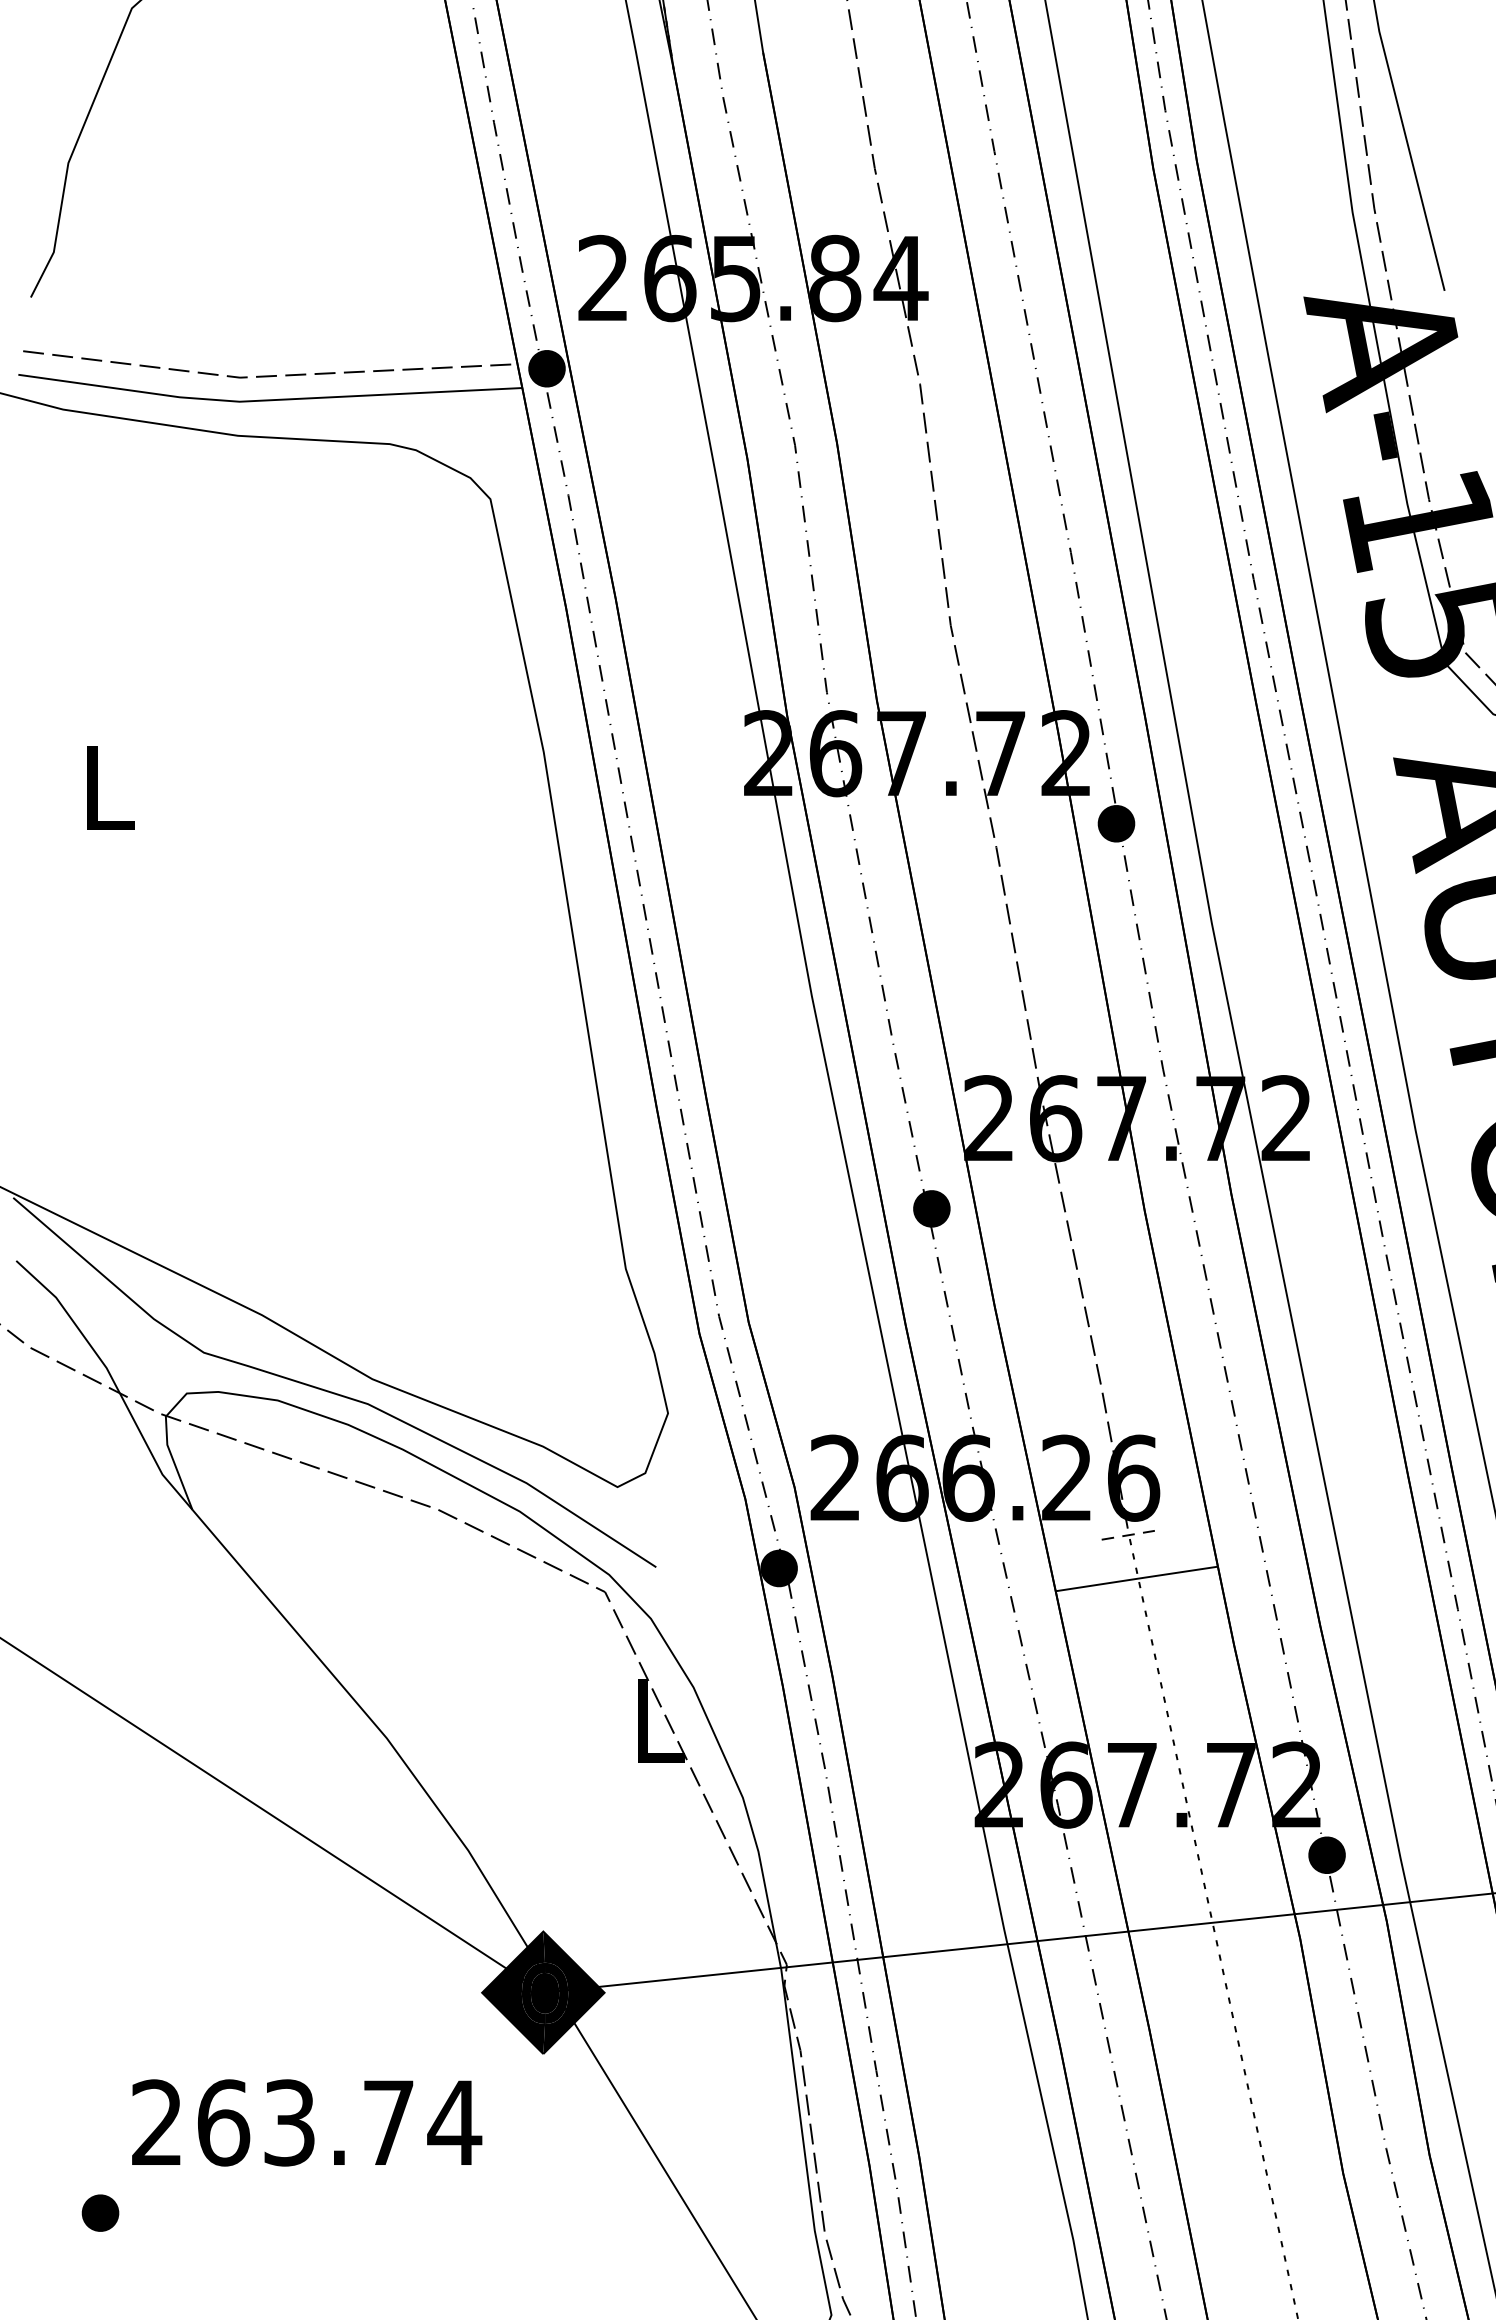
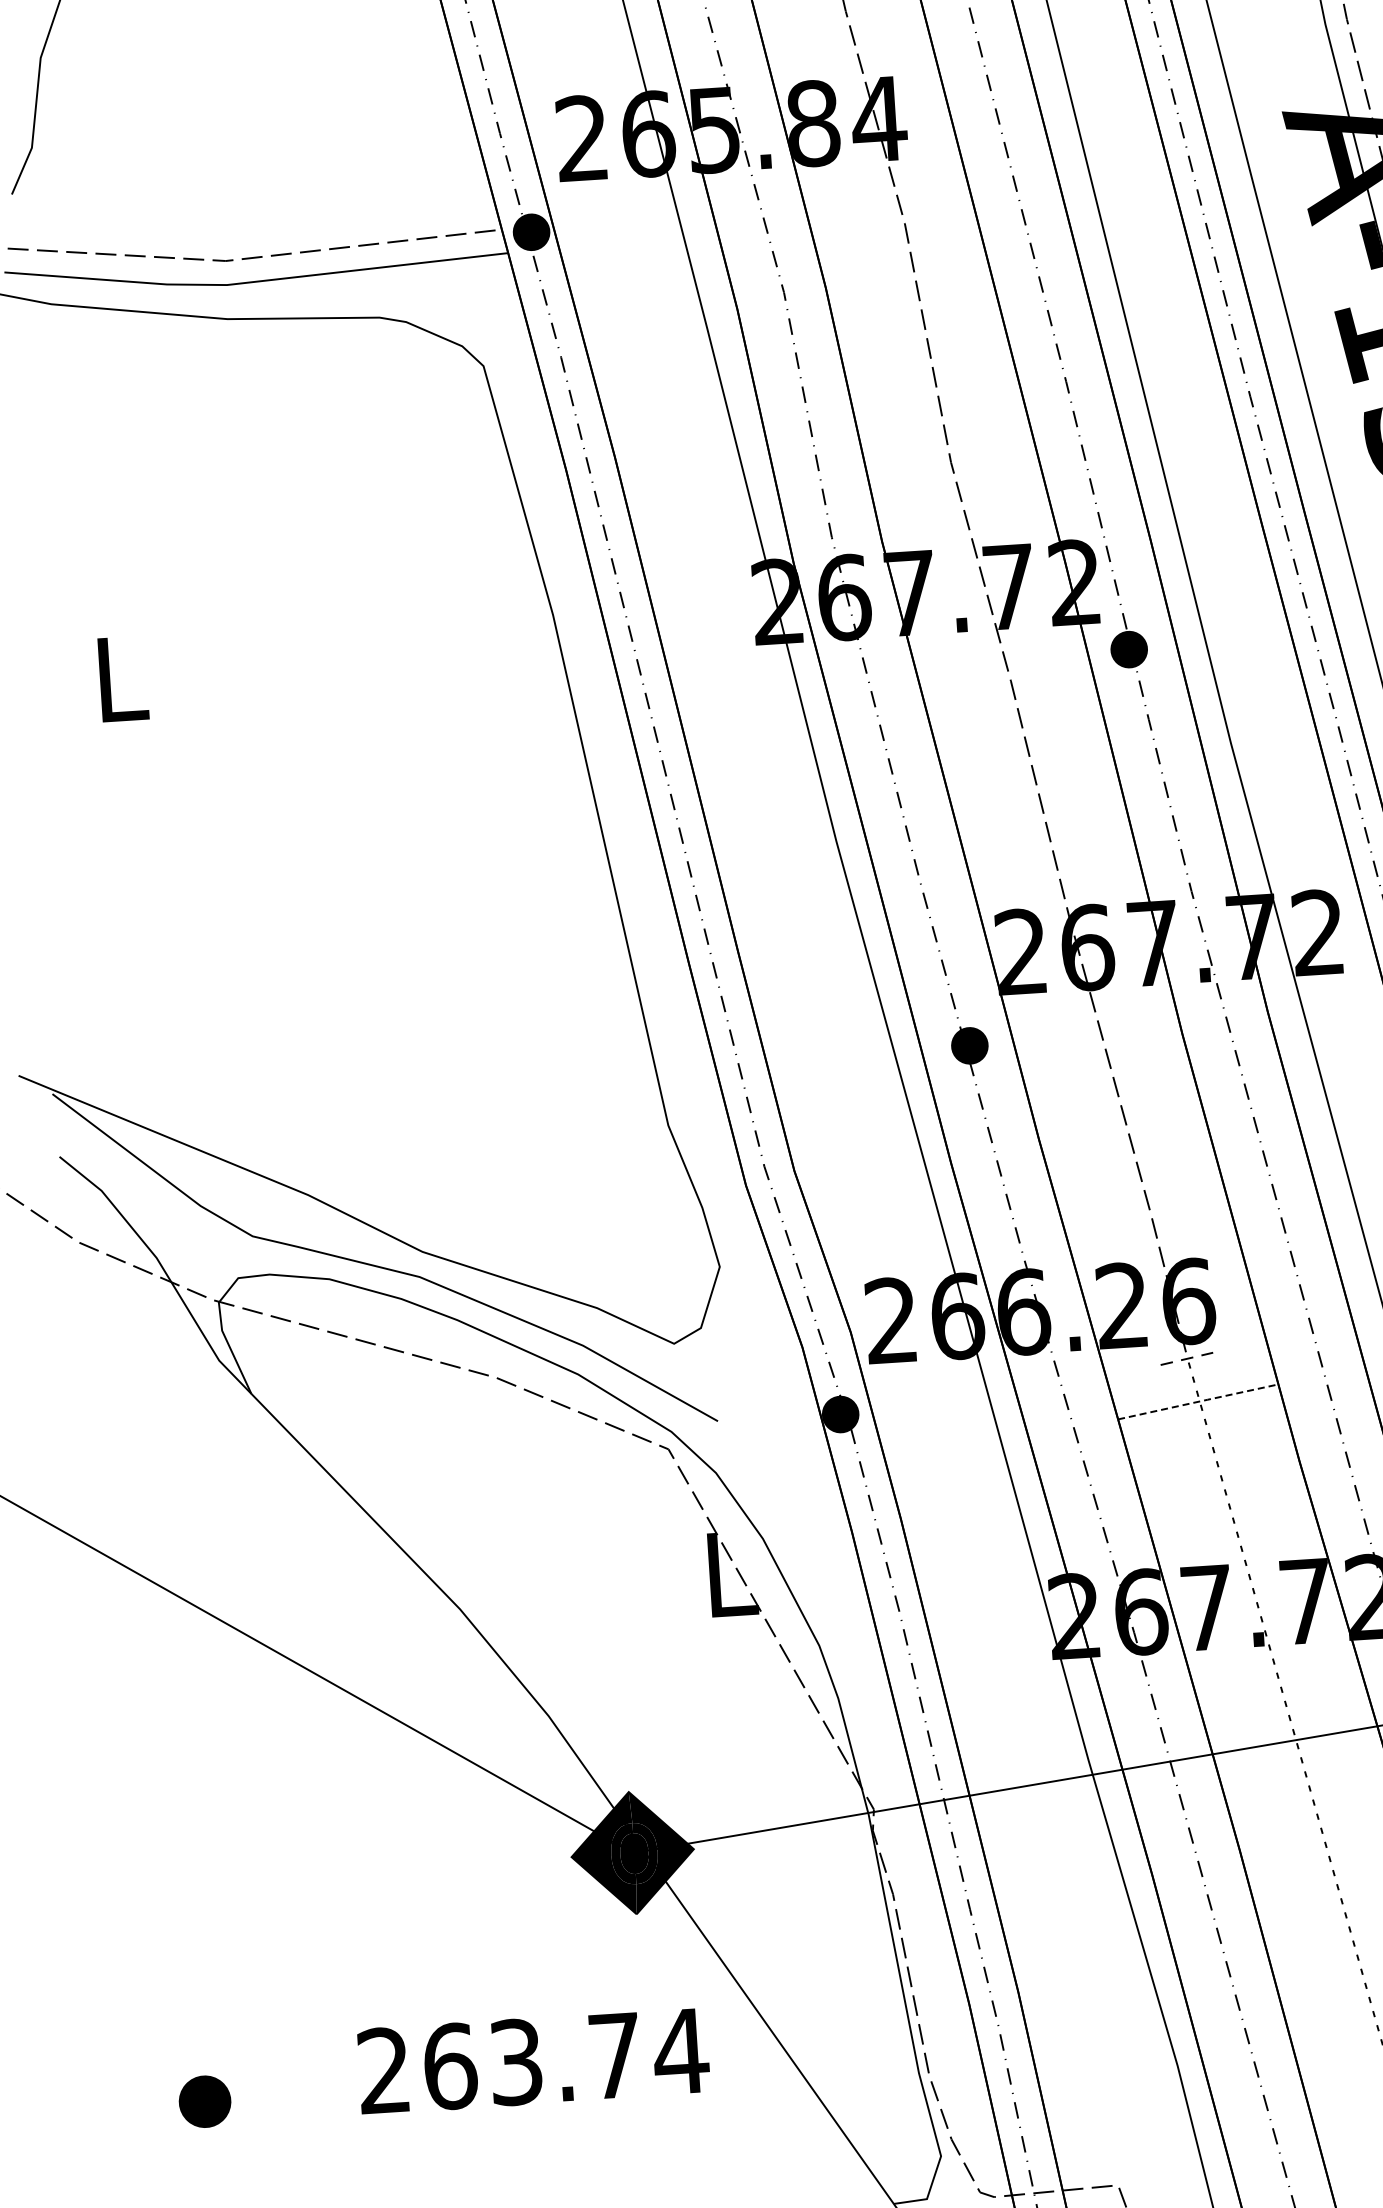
line: (1137, 1578) -> (1198, 1401), solid -> dashed
text: (307, 2122) -> (534, 2060), moved
part: (100, 2212) -> (204, 2101), size x1.4

